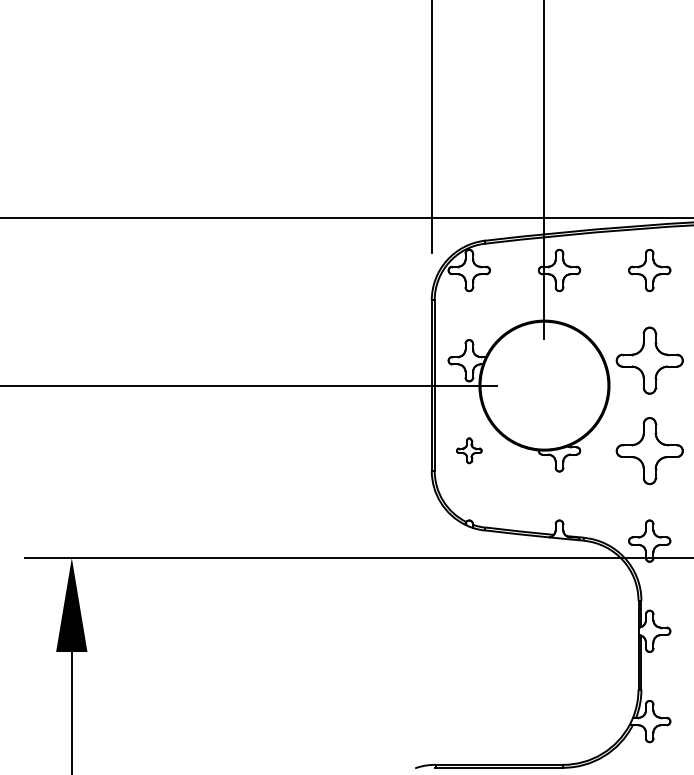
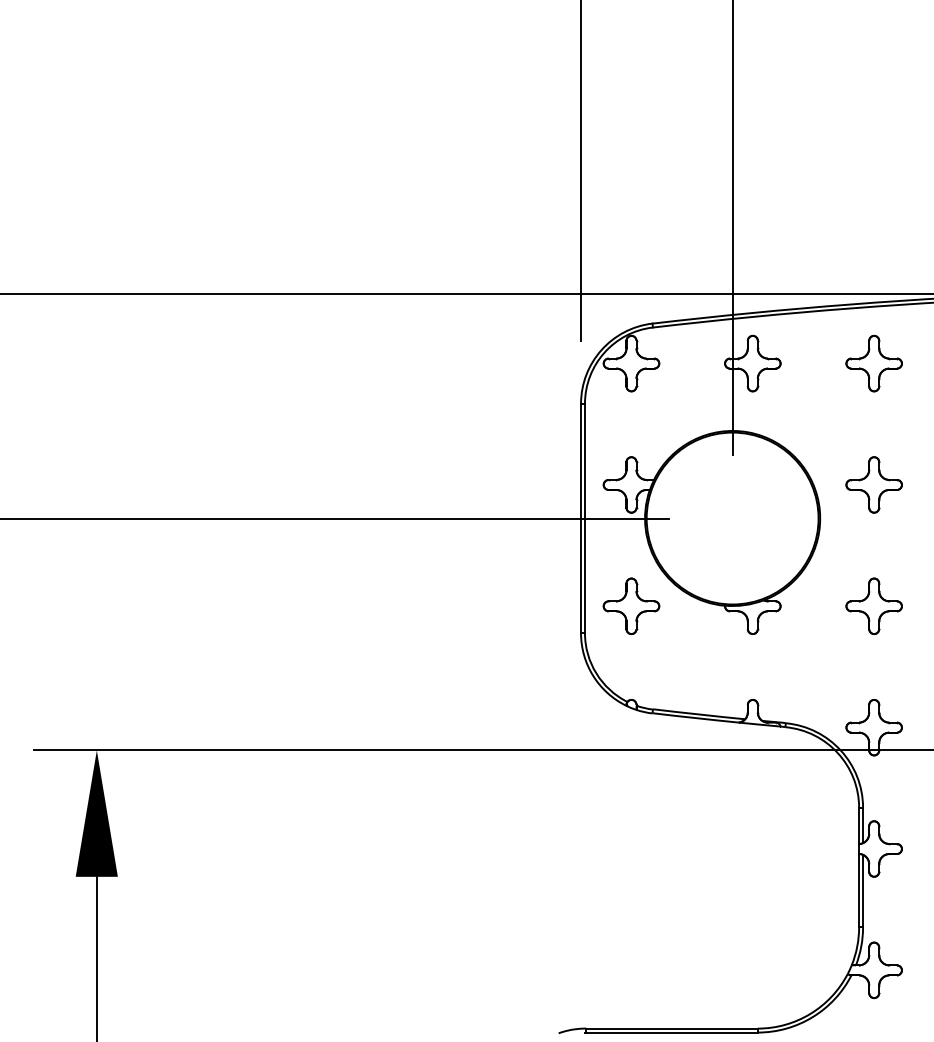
part: (649, 360) -> (873, 484), size x0.62
part: (469, 450) -> (631, 605), size x1.67
part: (649, 450) -> (873, 605), size x0.62

